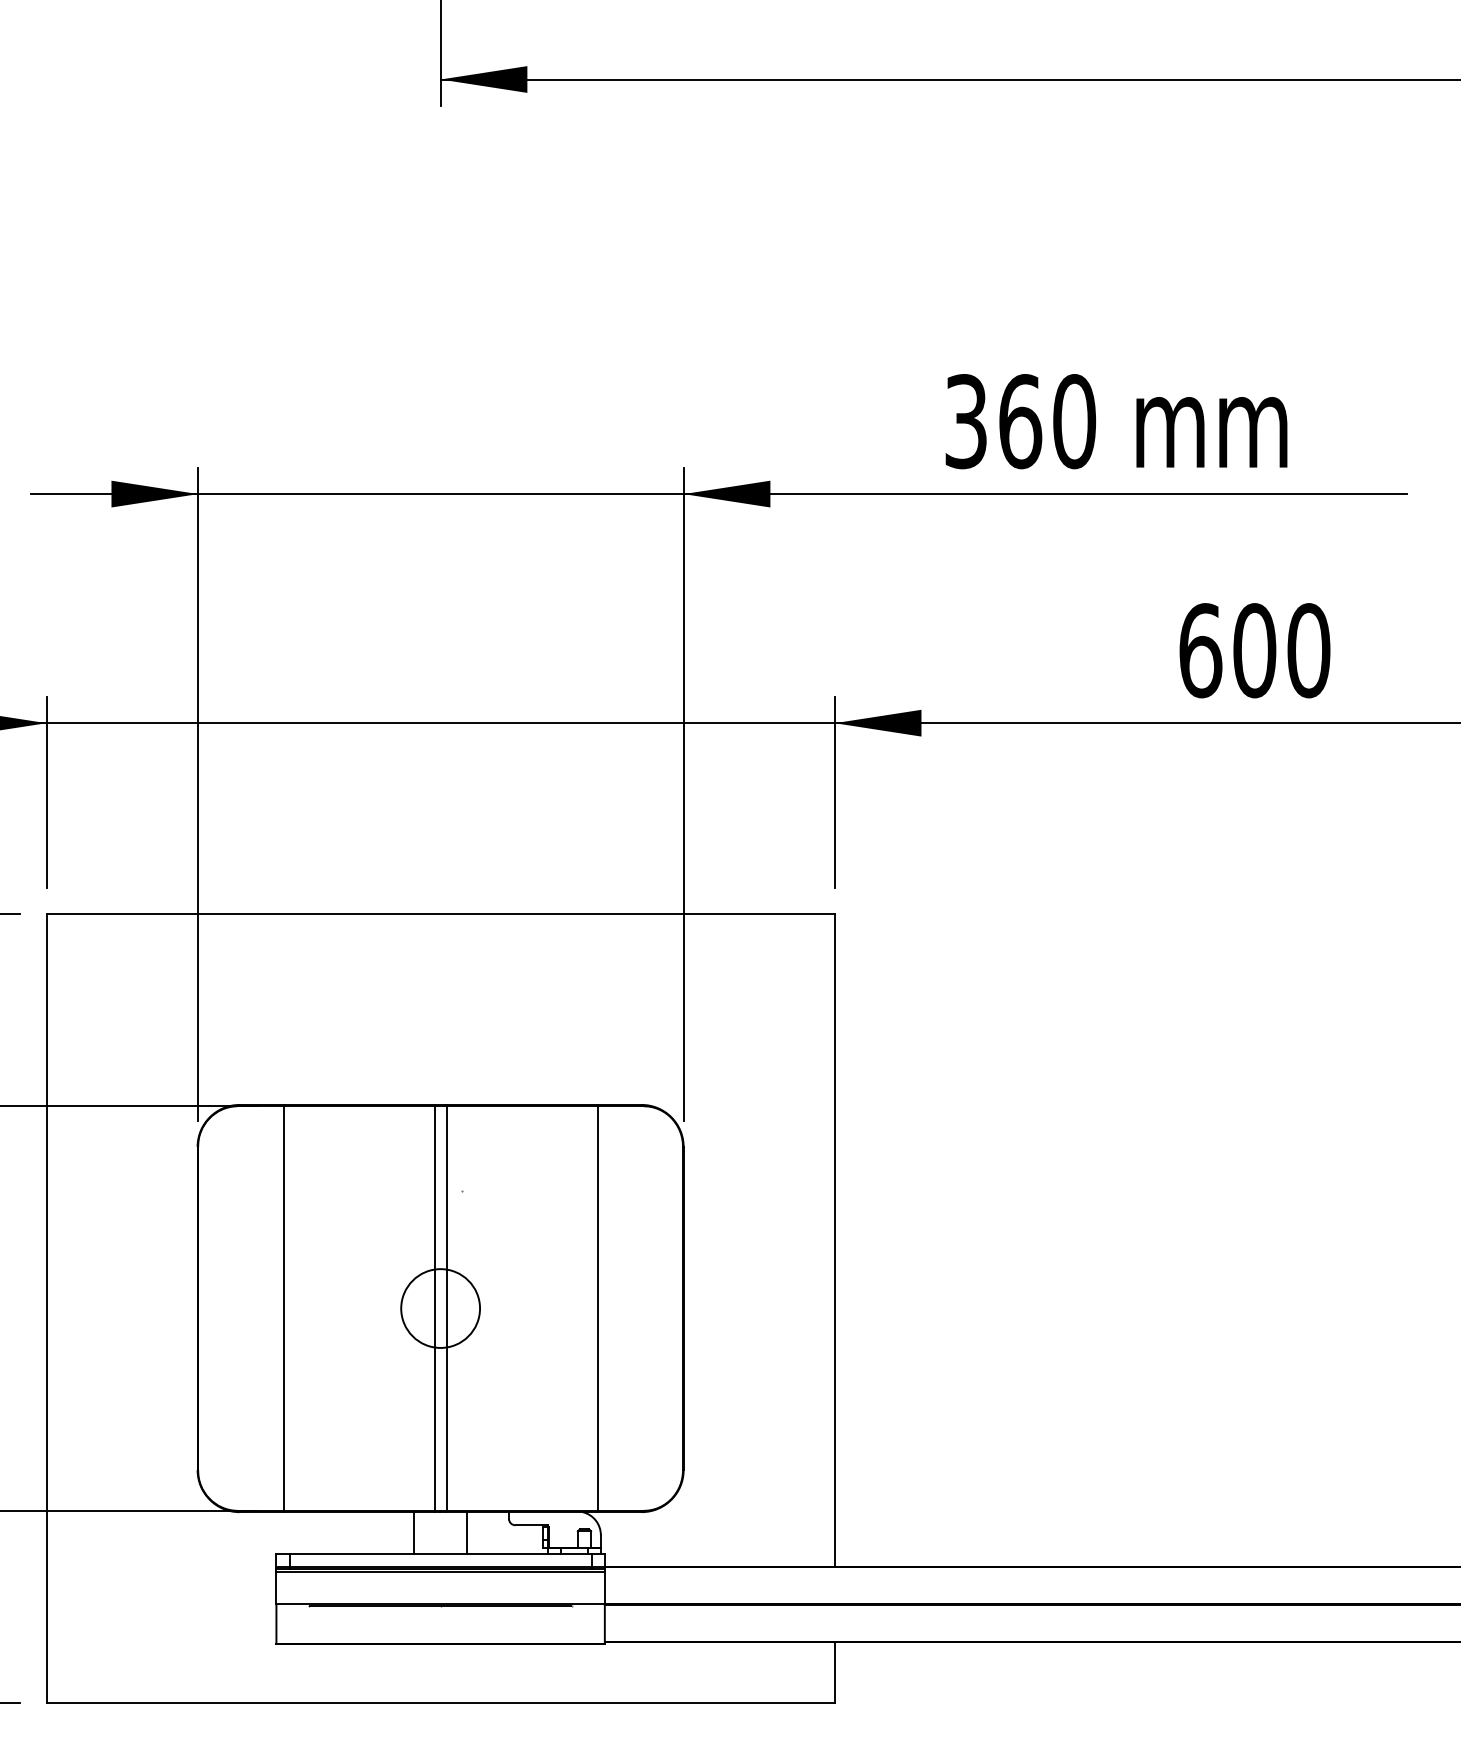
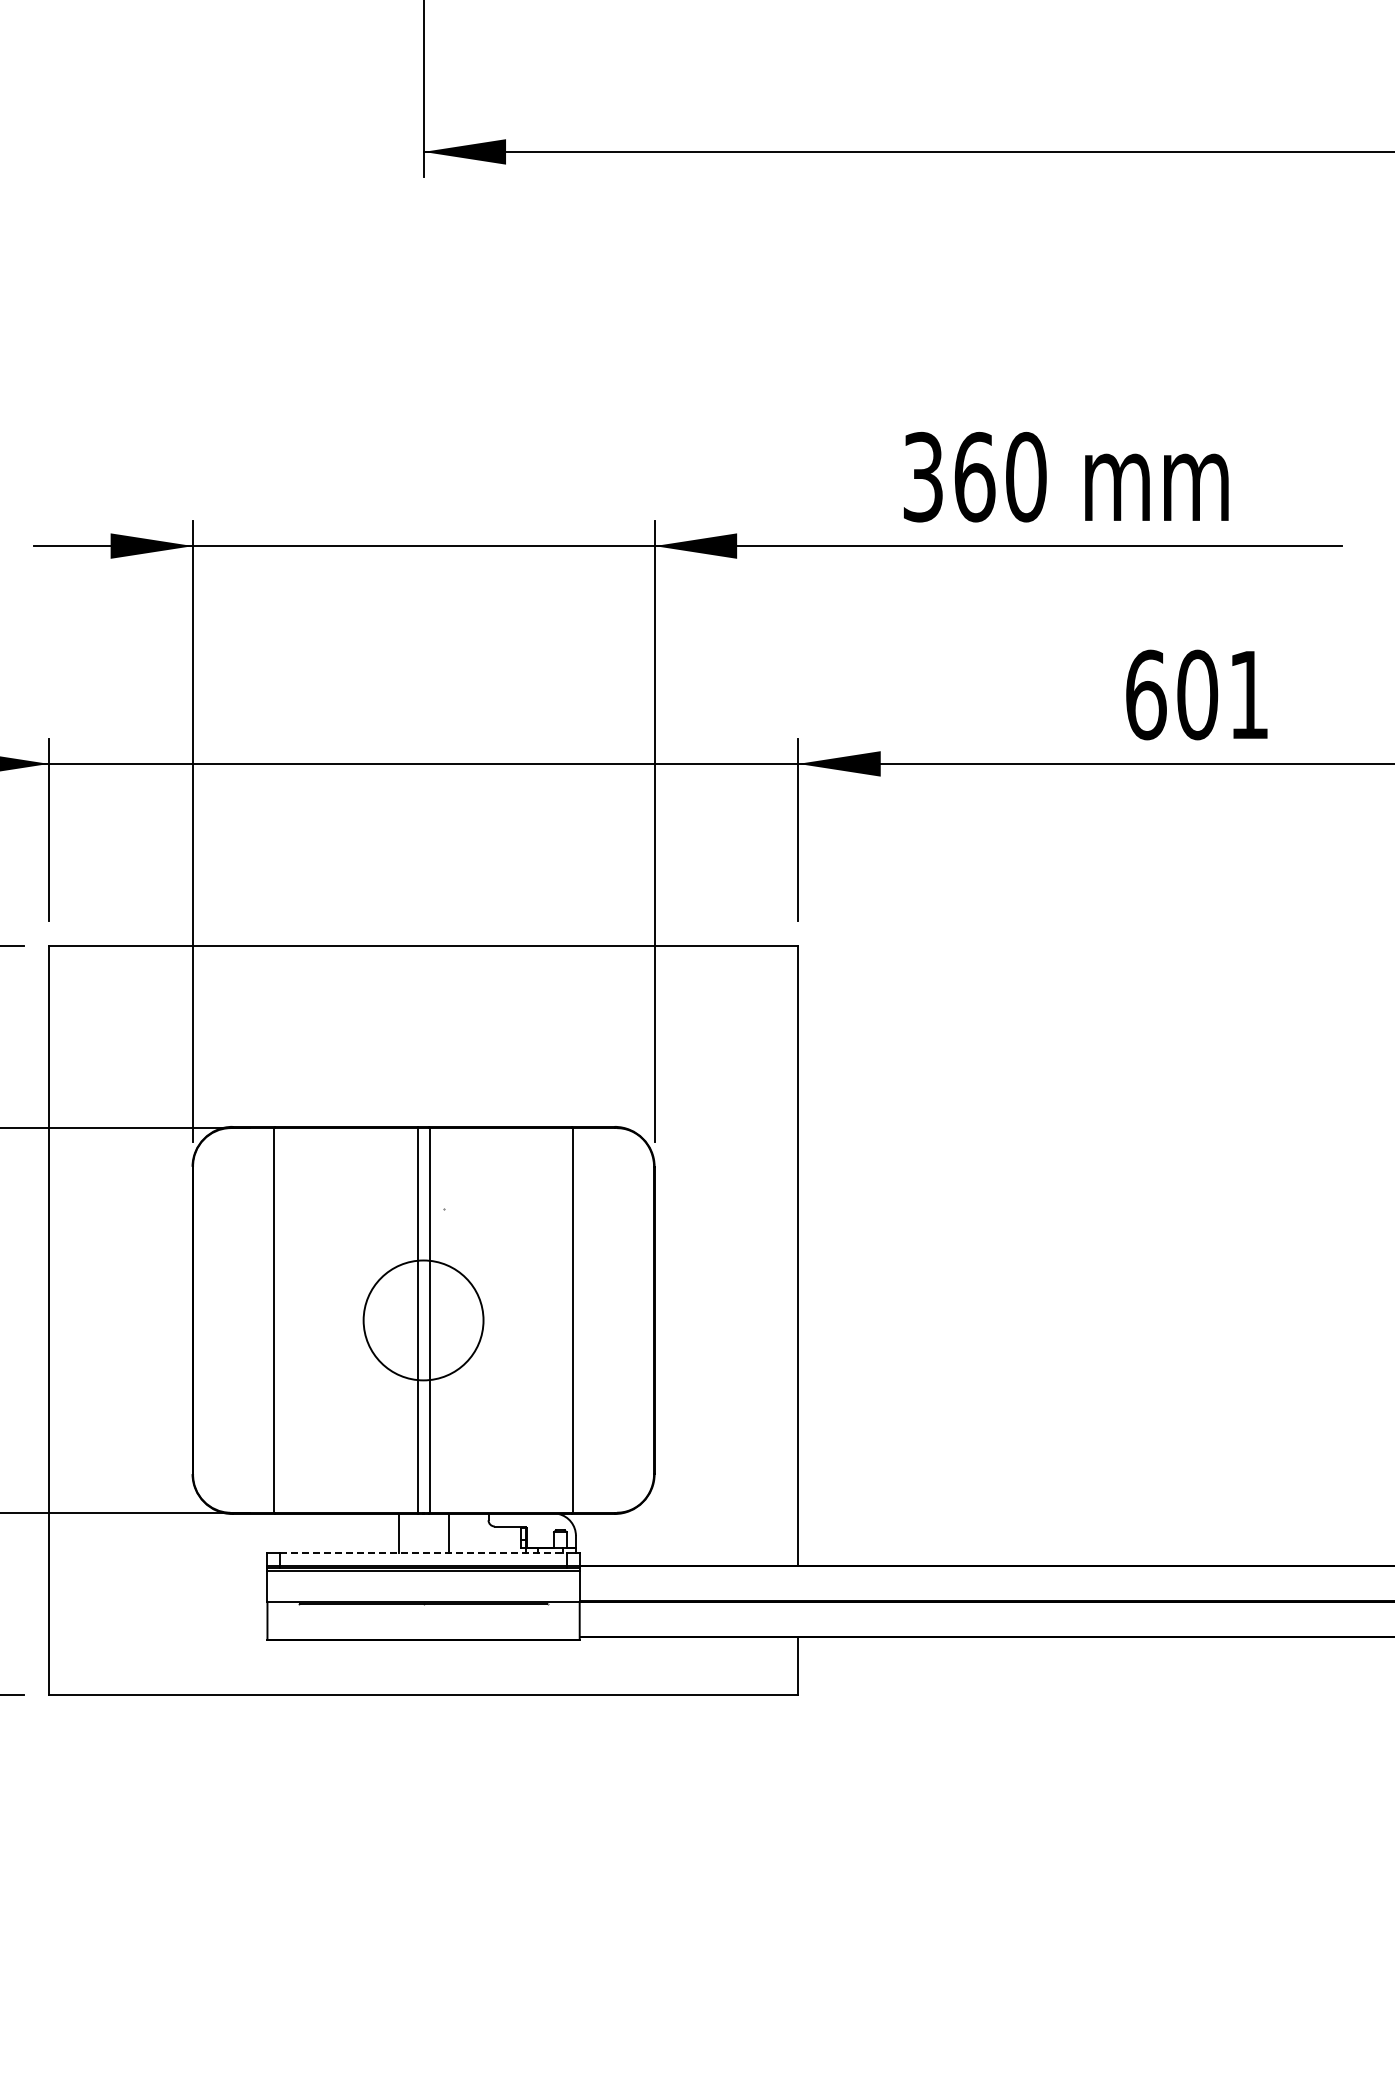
text: (1308, 650) -> (1248, 694), 600 -> 601
circle: (440, 1307) -> (423, 1319), size x1.6
line: (440, 1553) -> (423, 1553), solid -> dashed

